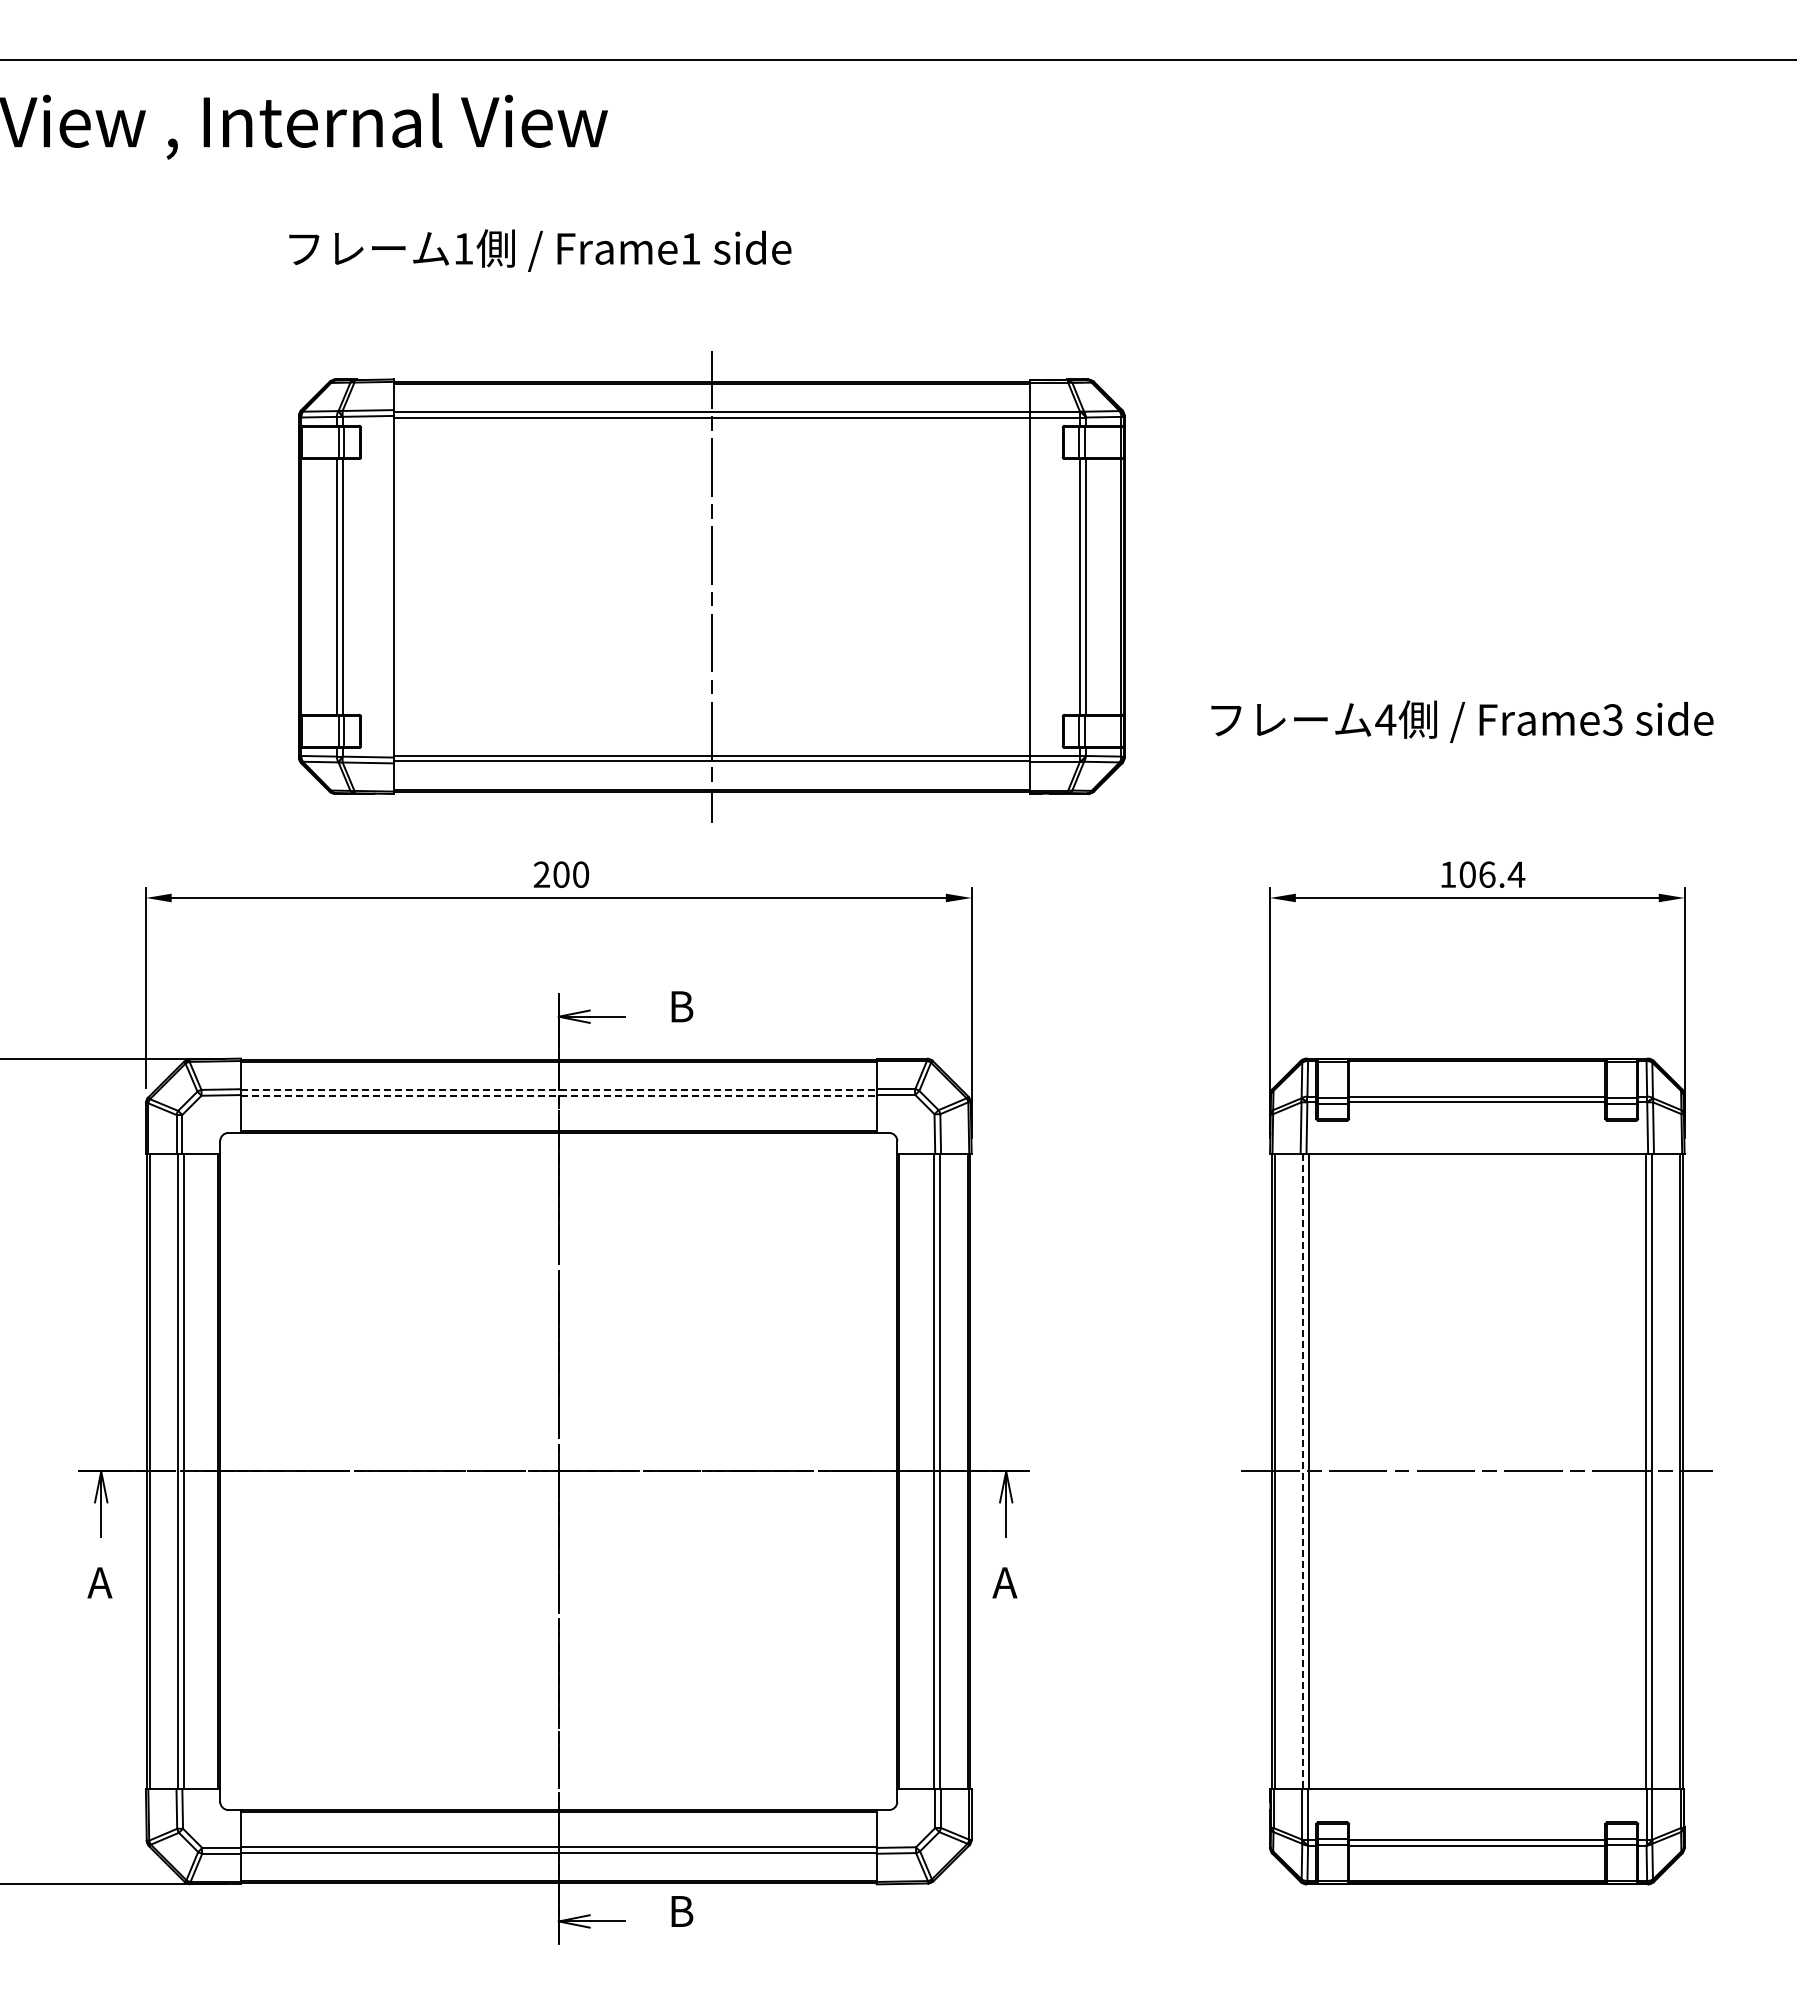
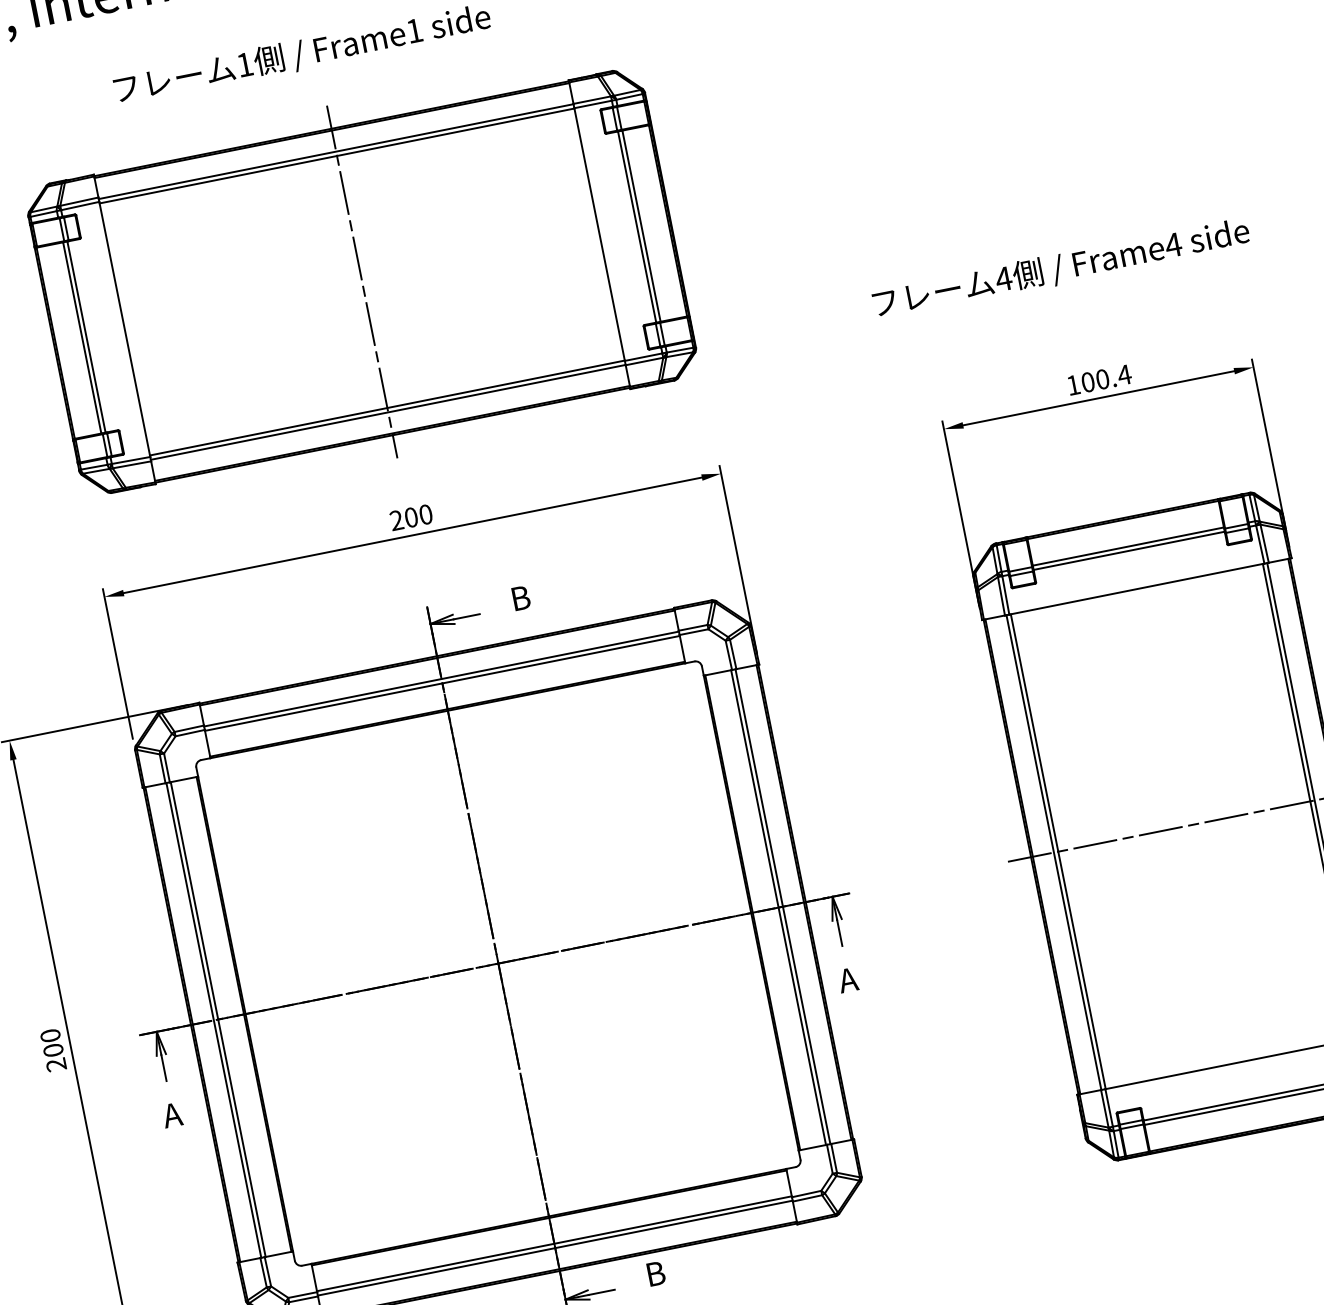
part: (711, 586) -> (361, 281), moved
text: (1612, 719) -> (1173, 244), Frame3 -> Frame4
text: (1487, 874) -> (1102, 379), 106.4 -> 100.4
line: (558, 1090) -> (441, 679), dashed -> solid
line: (558, 1096) -> (442, 683), dashed -> solid
line: (1302, 1471) -> (1053, 852), dashed -> solid

